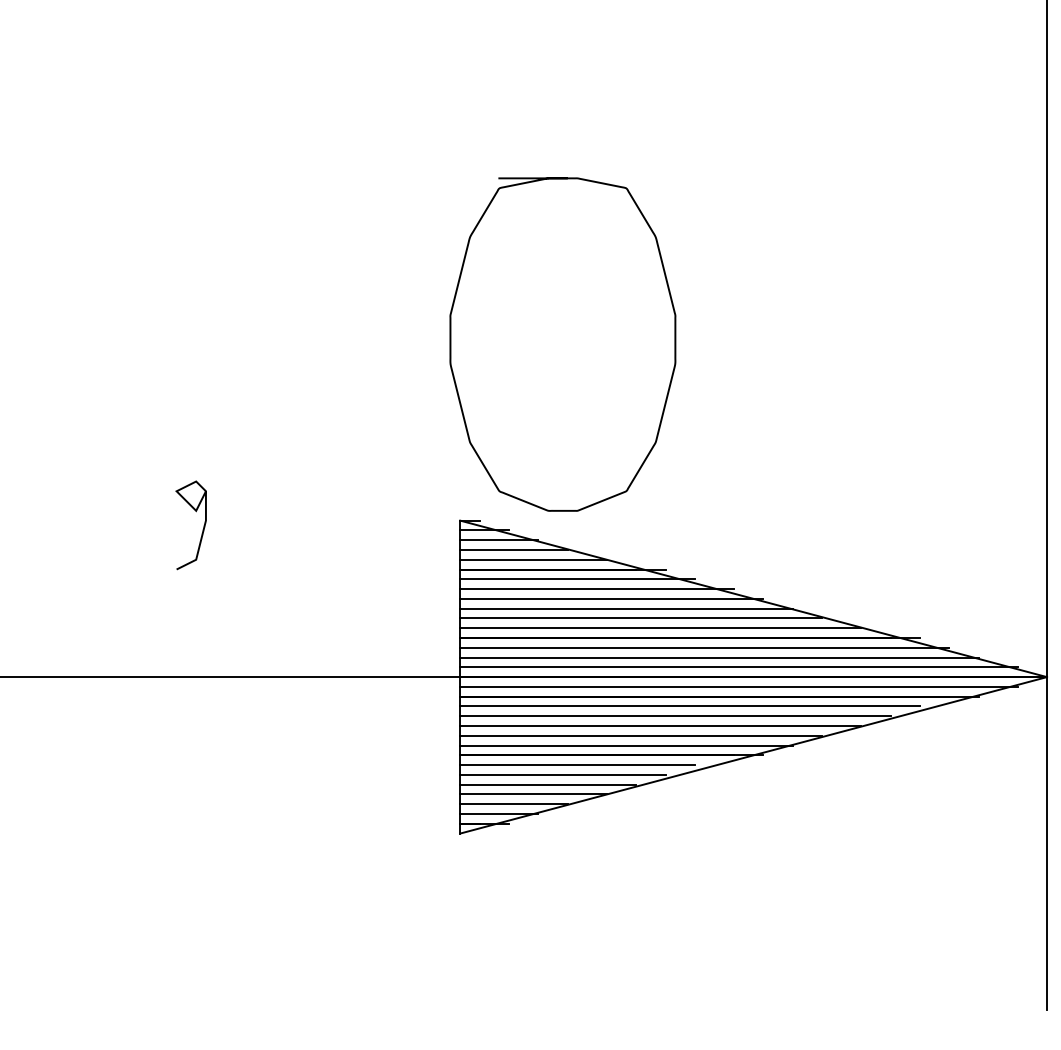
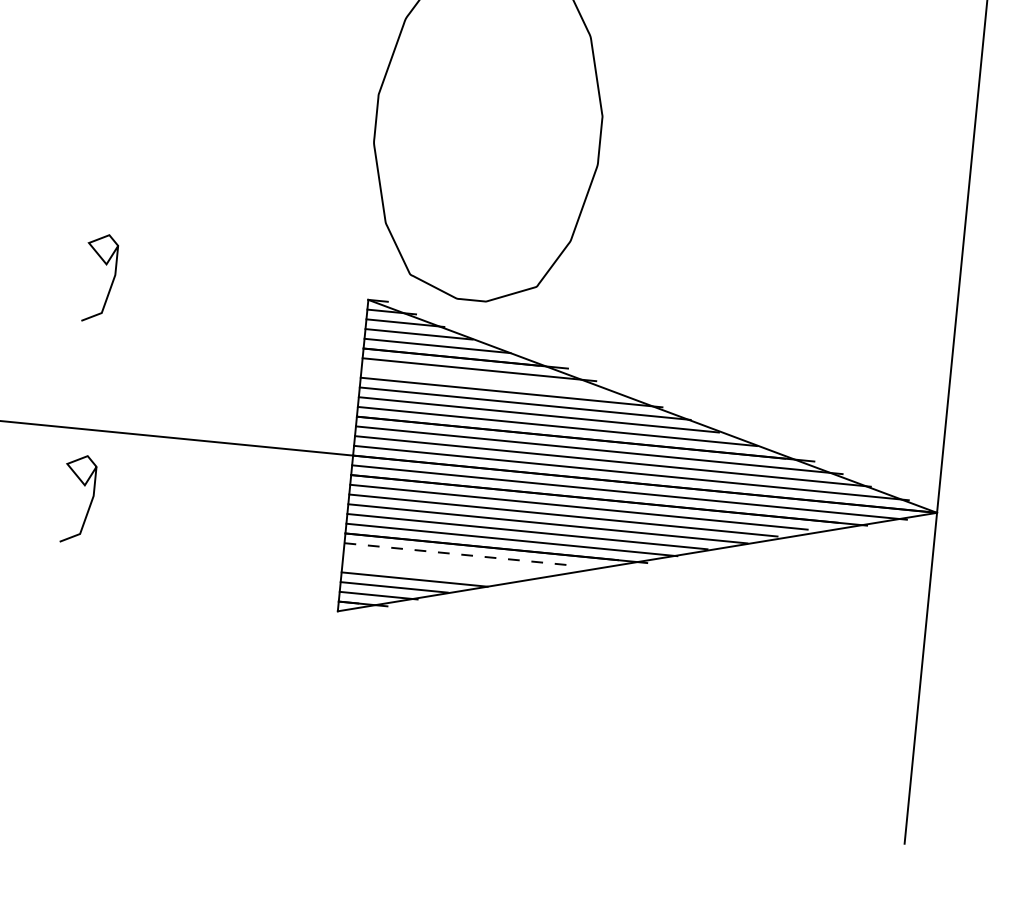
line: (597, 589) -> (498, 381), removed
curve: (202, 751) -> (89, 504), added
line: (578, 765) -> (462, 555), solid -> dashed
line: (562, 774) -> (445, 562), removed
line: (548, 784) -> (430, 571), removed

